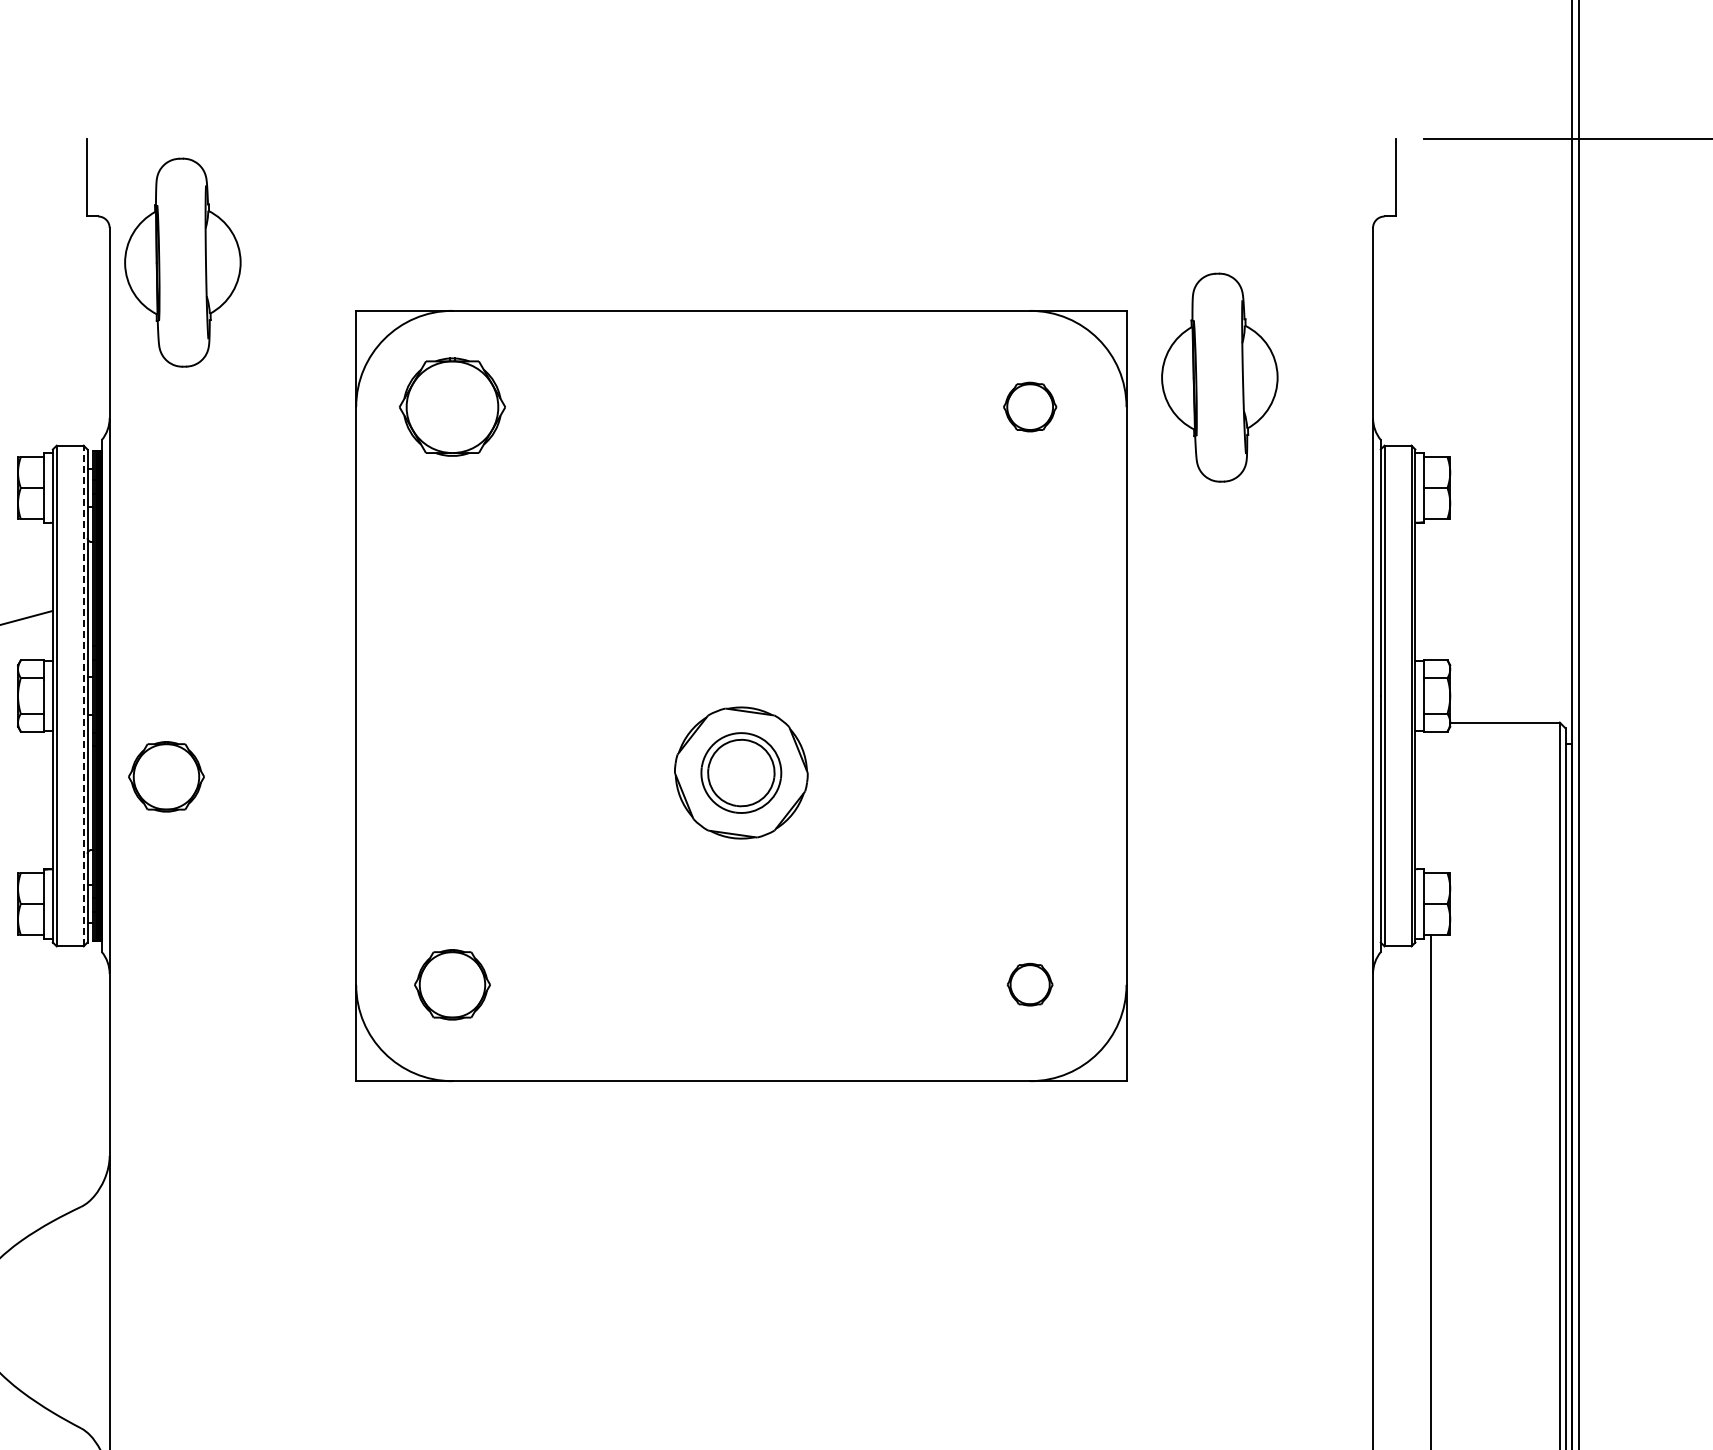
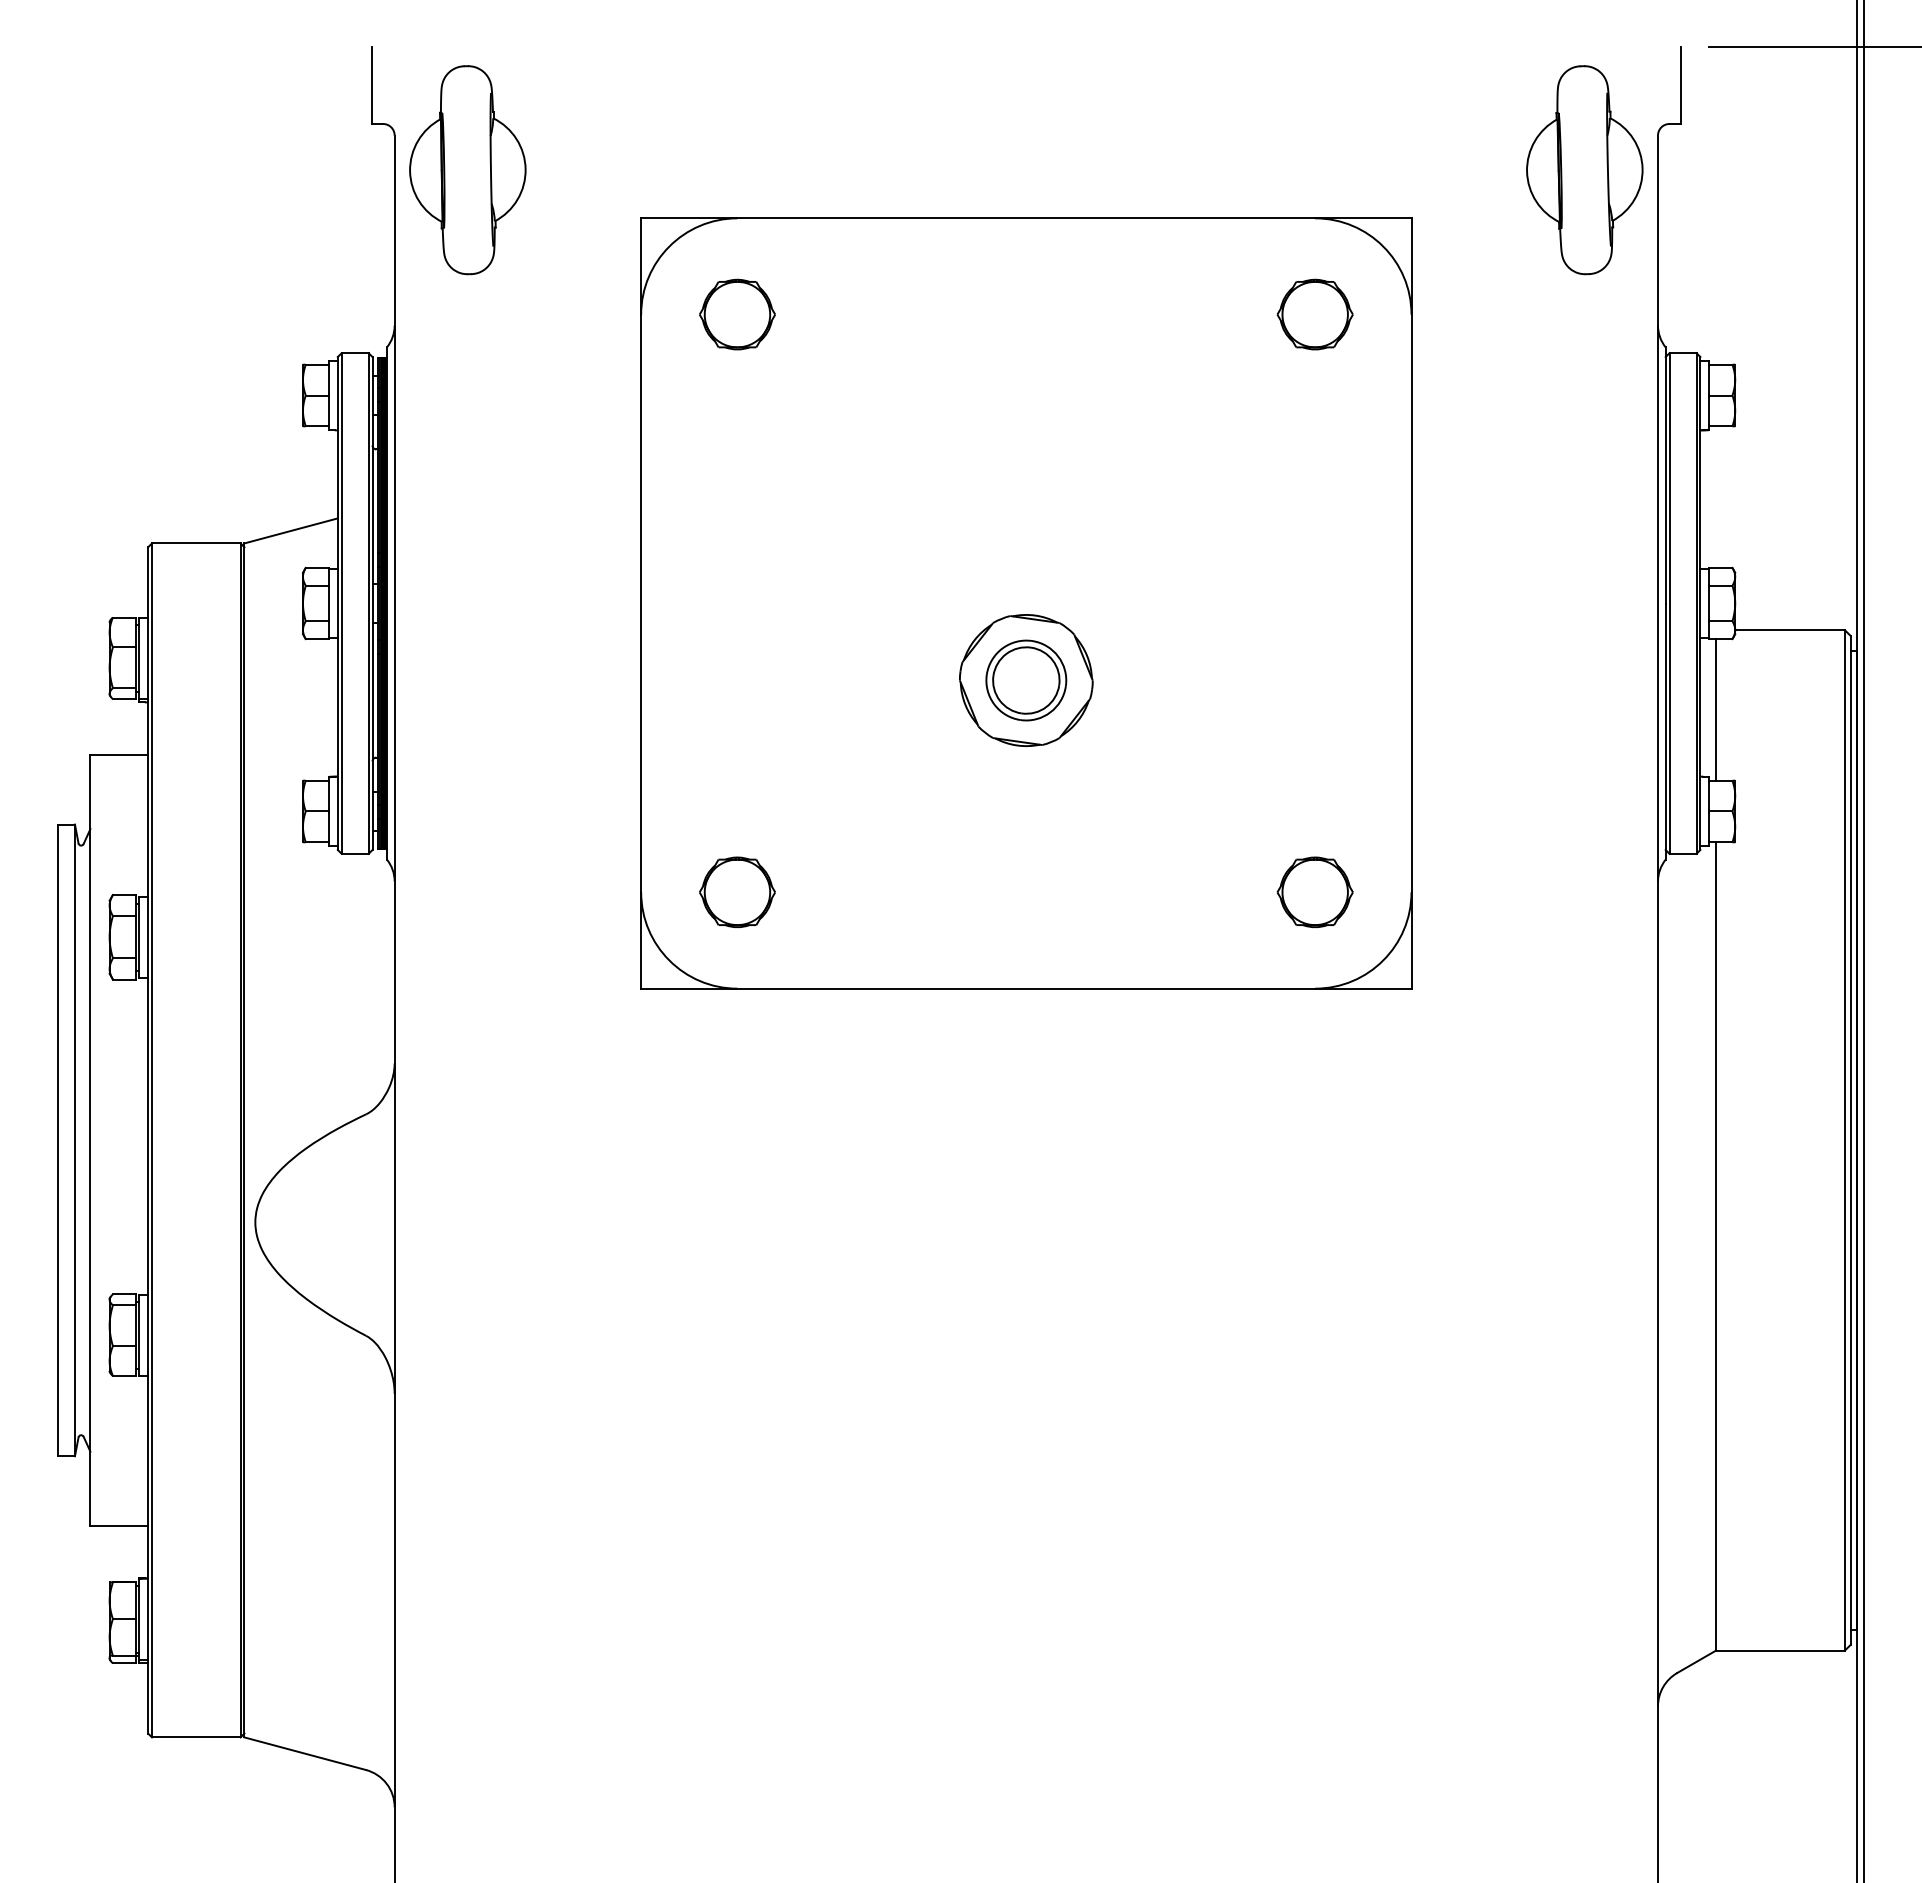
part: (1219, 378) -> (1584, 170), moved
part: (452, 407) -> (737, 314), size x0.71
part: (1029, 407) -> (1314, 314), size x1.43
line: (83, 696) -> (368, 603), dashed -> solid
part: (166, 776) -> (451, 683), removed
line: (1430, 802) -> (1715, 709), added
part: (1029, 984) -> (1314, 891), size x1.67

